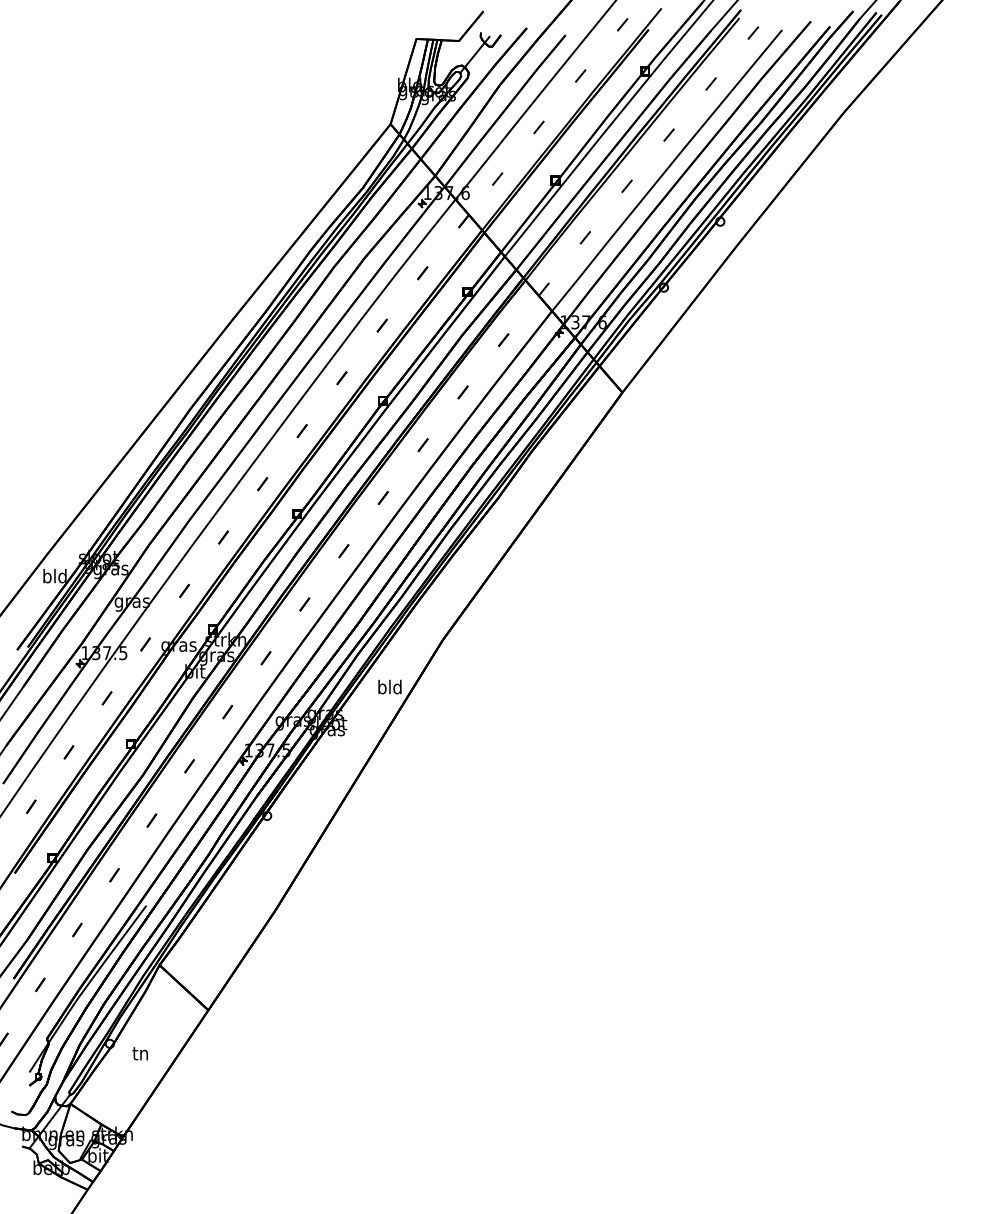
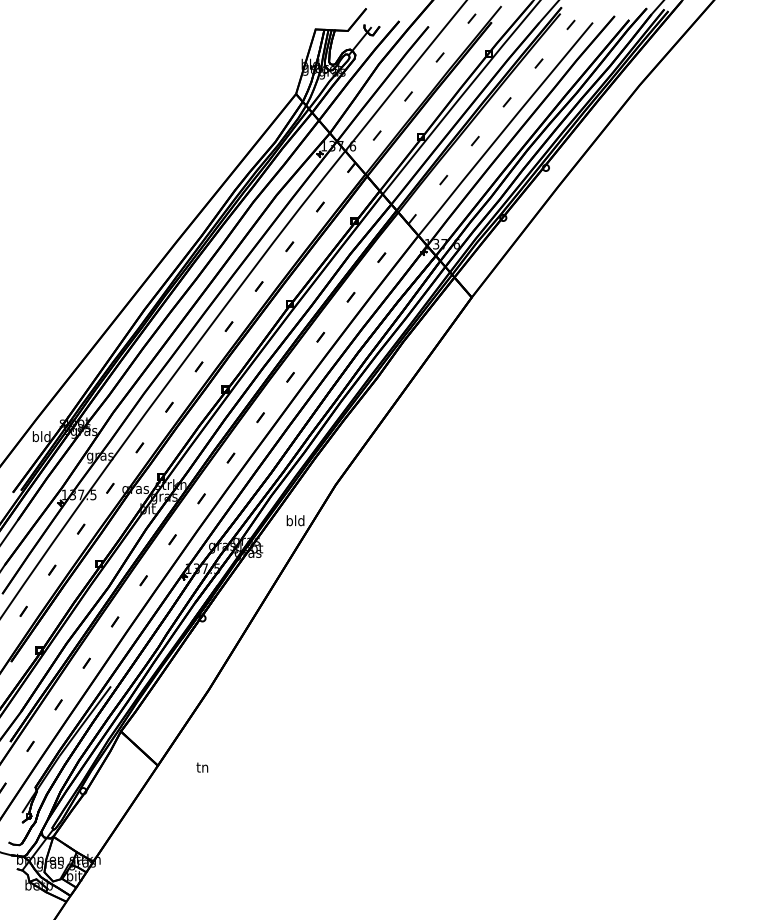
text: (140, 1053) -> (202, 767), moved

